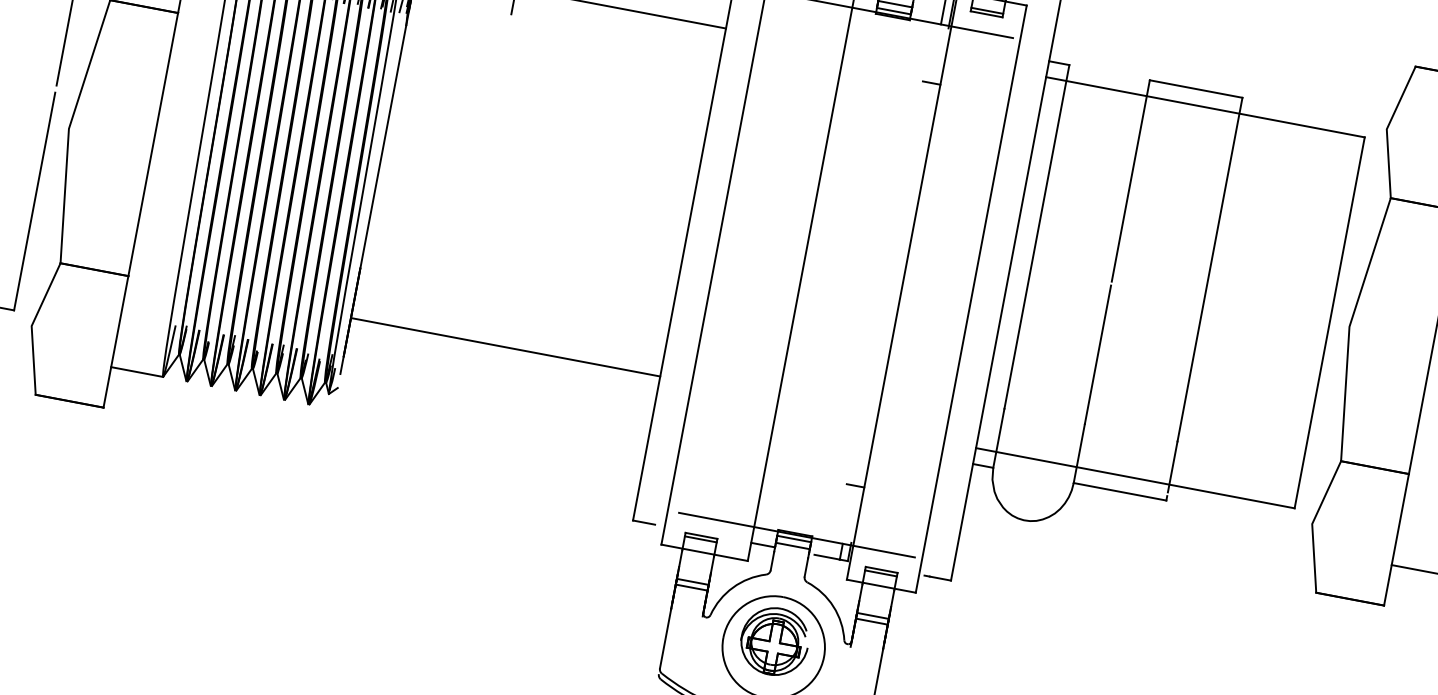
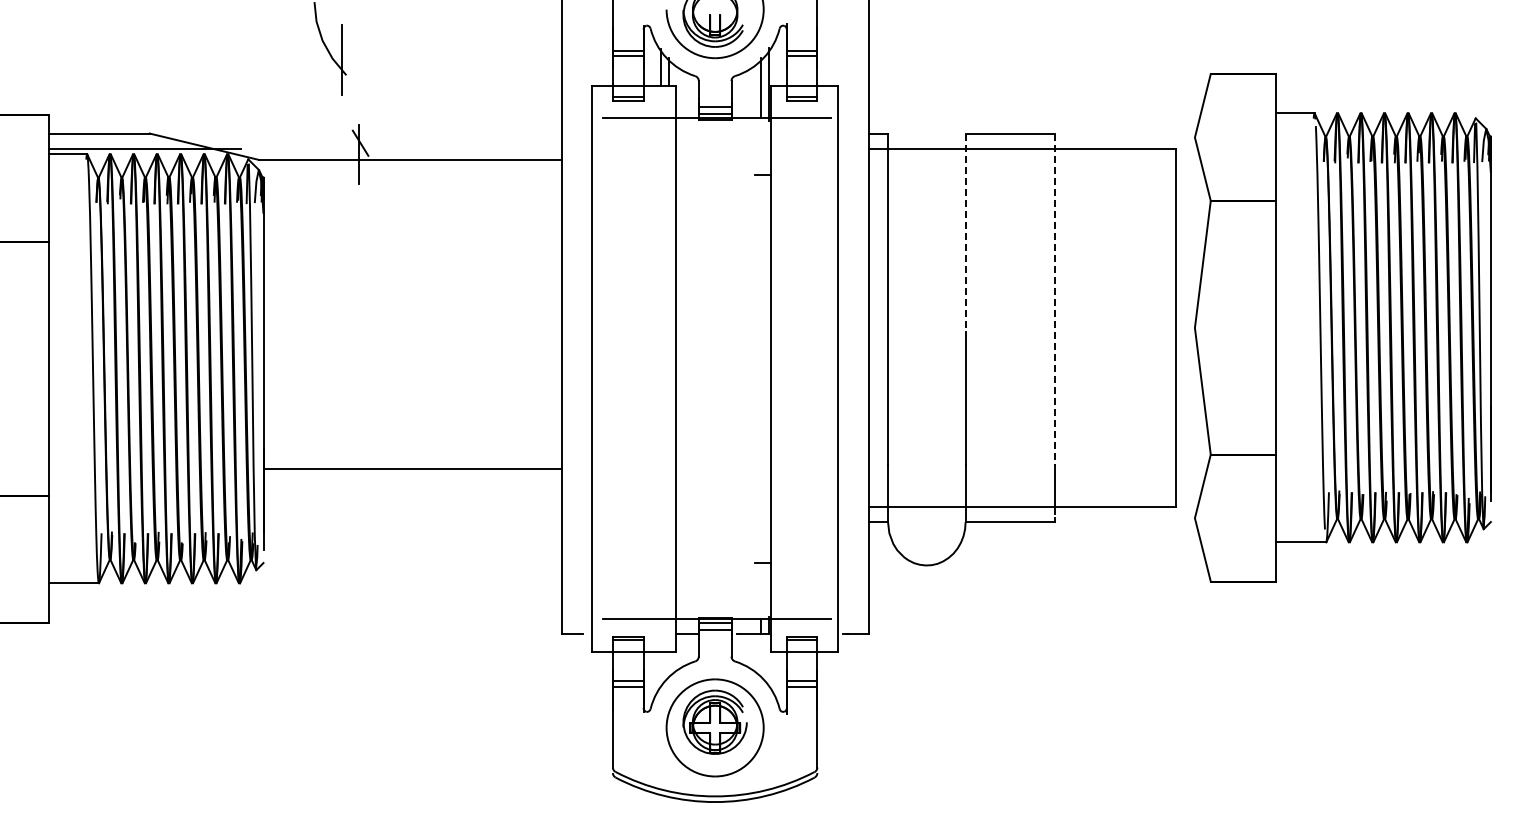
line: (1130, 180) -> (965, 230), solid -> dashed
line: (1209, 269) -> (1054, 299), solid -> dashed
line: (505, 347) -> (412, 468), moved

